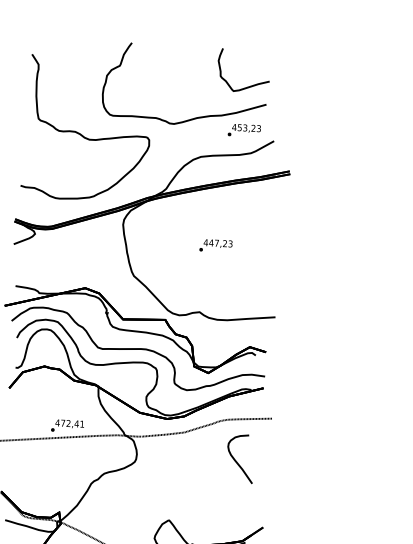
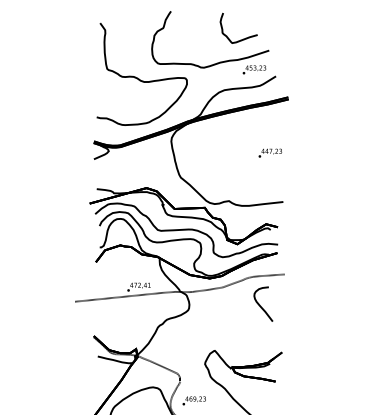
curve: (249, 85) -> (243, 38), moved
text: (216, 244) -> (270, 152), moved

